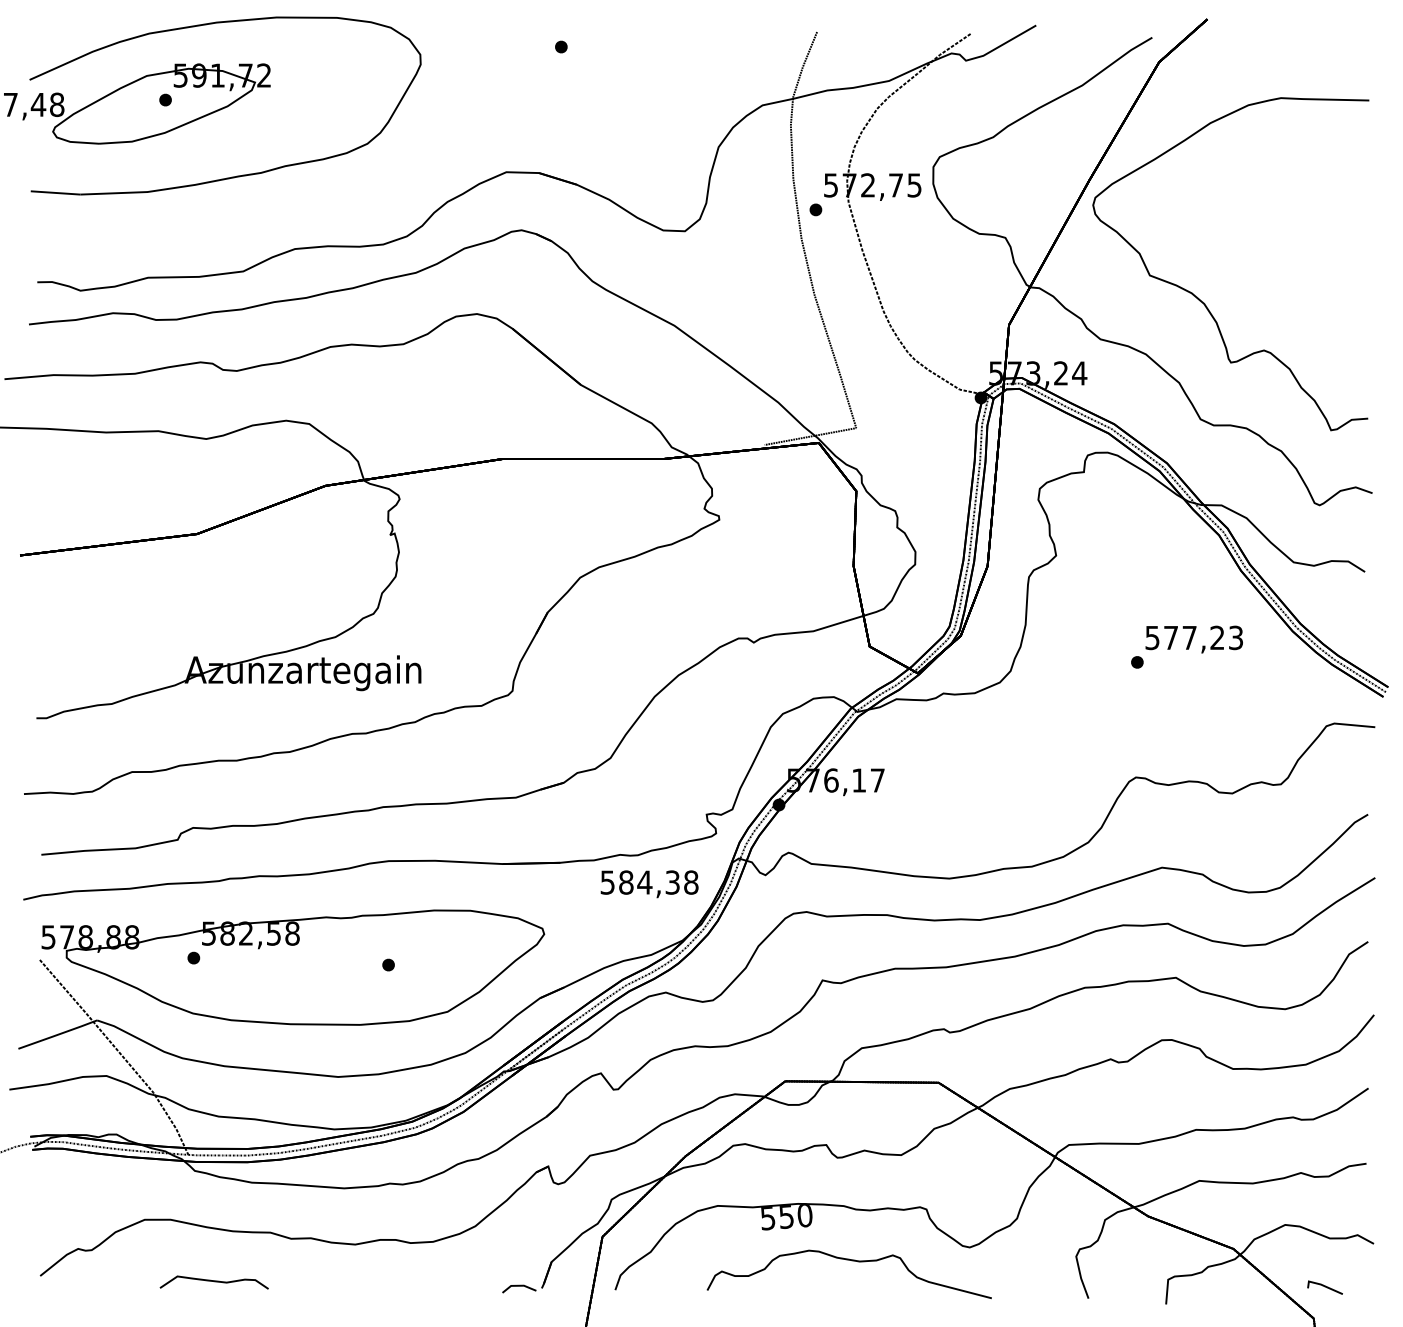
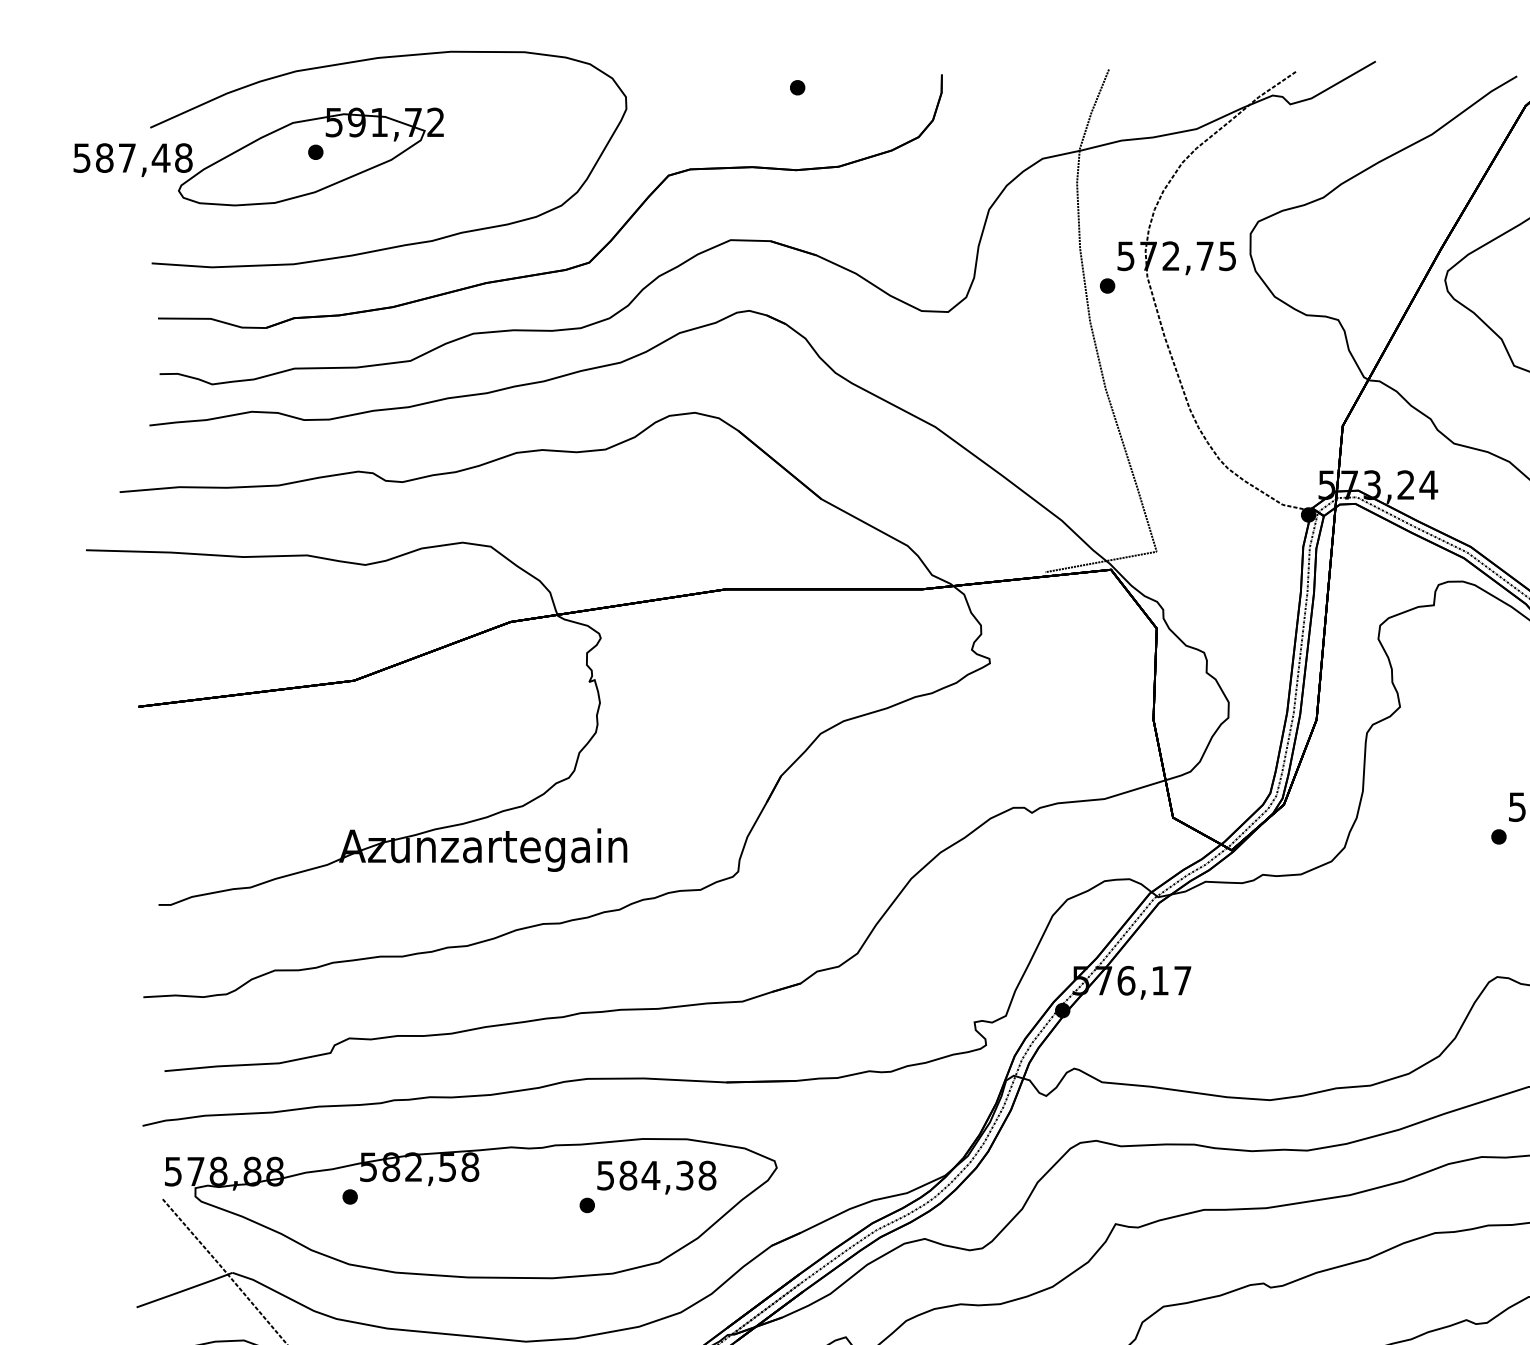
part: (376, 193) -> (572, 266), added
text: (649, 884) -> (656, 1177), moved

